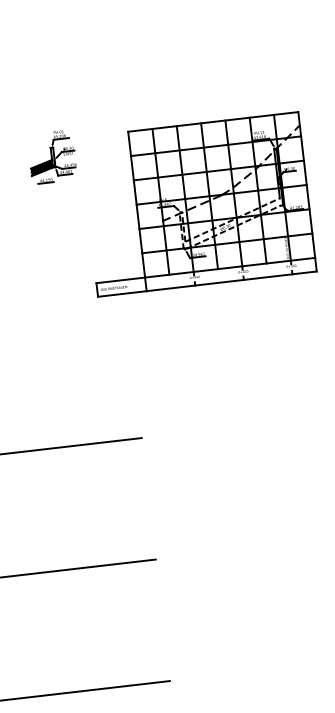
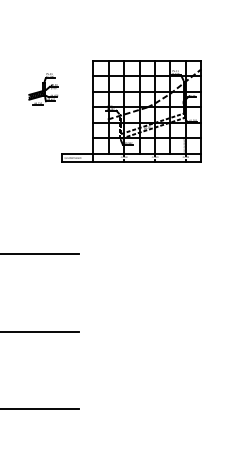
part: (52, 157) -> (43, 89), moved

